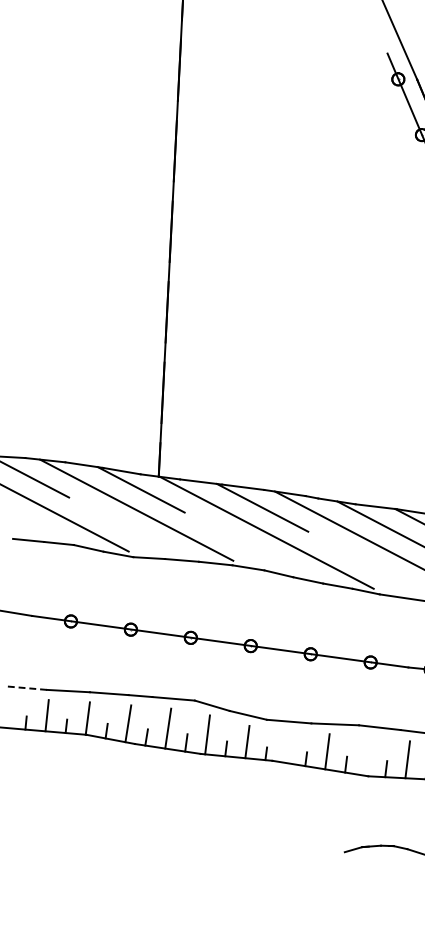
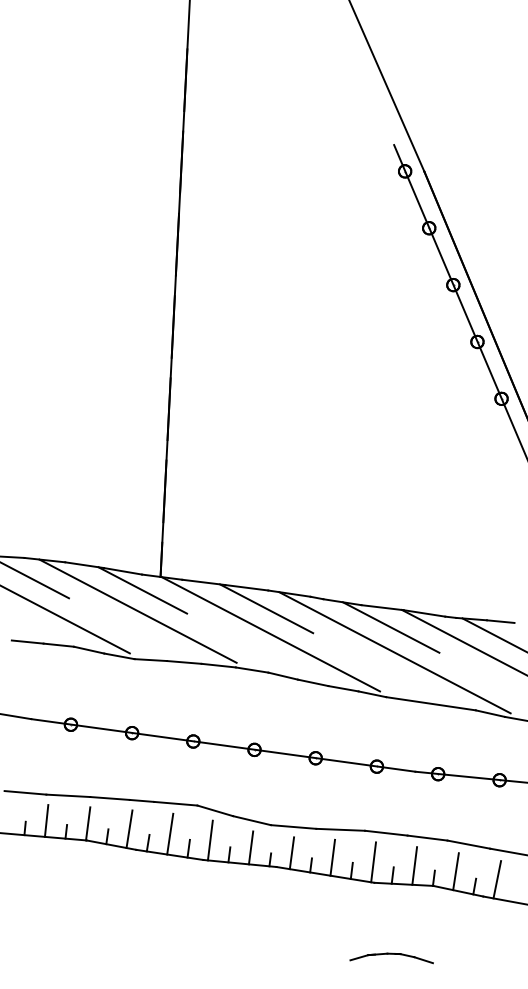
line: (26, 687) -> (25, 792), dashed -> solid
line: (287, 747) -> (291, 853), added
line: (367, 756) -> (373, 862), added

